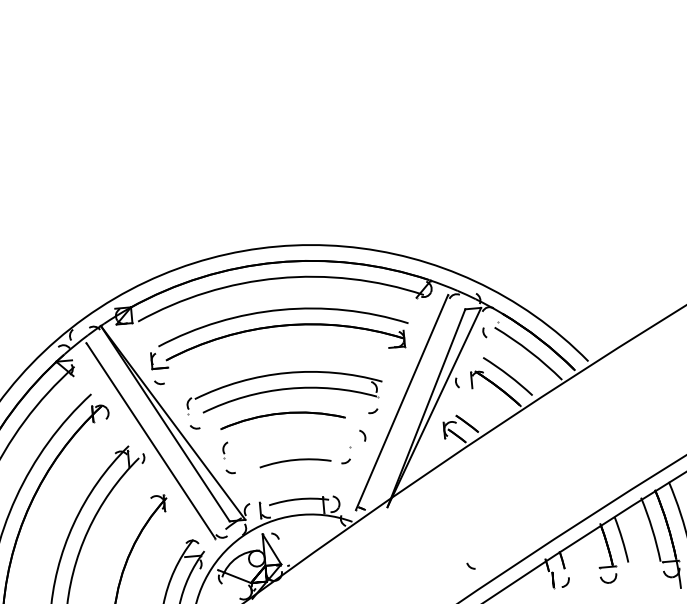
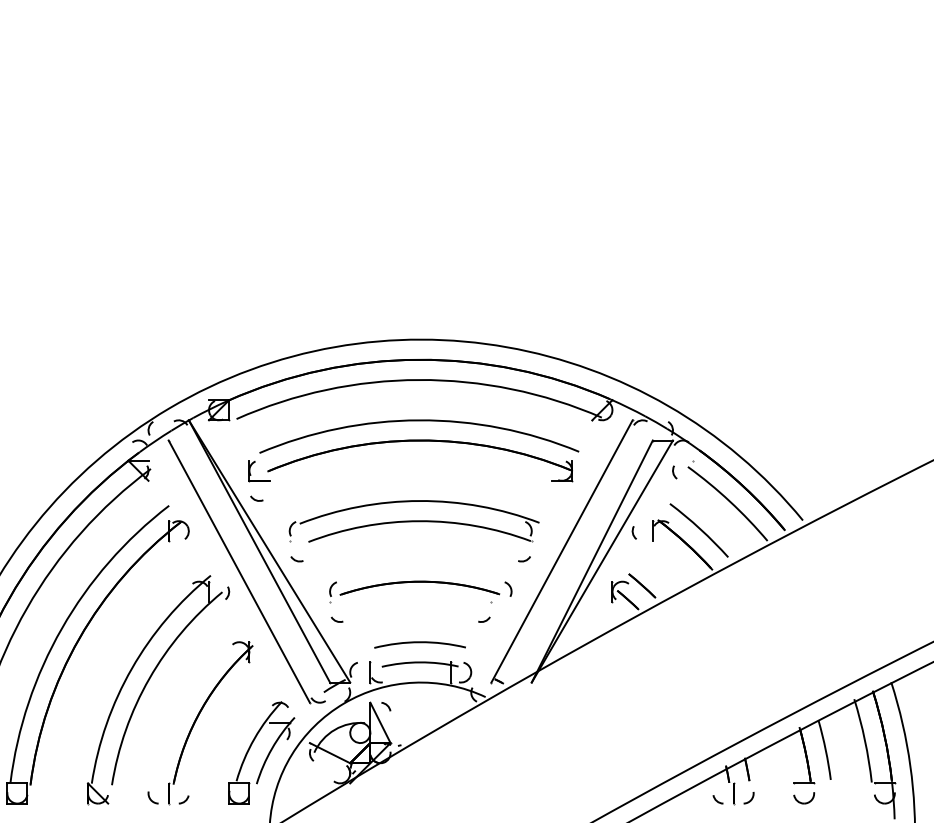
part: (282, 417) -> (419, 587), moved
curve: (294, 461) -> (419, 643), moved
curve: (469, 566) -> (716, 799), moved

